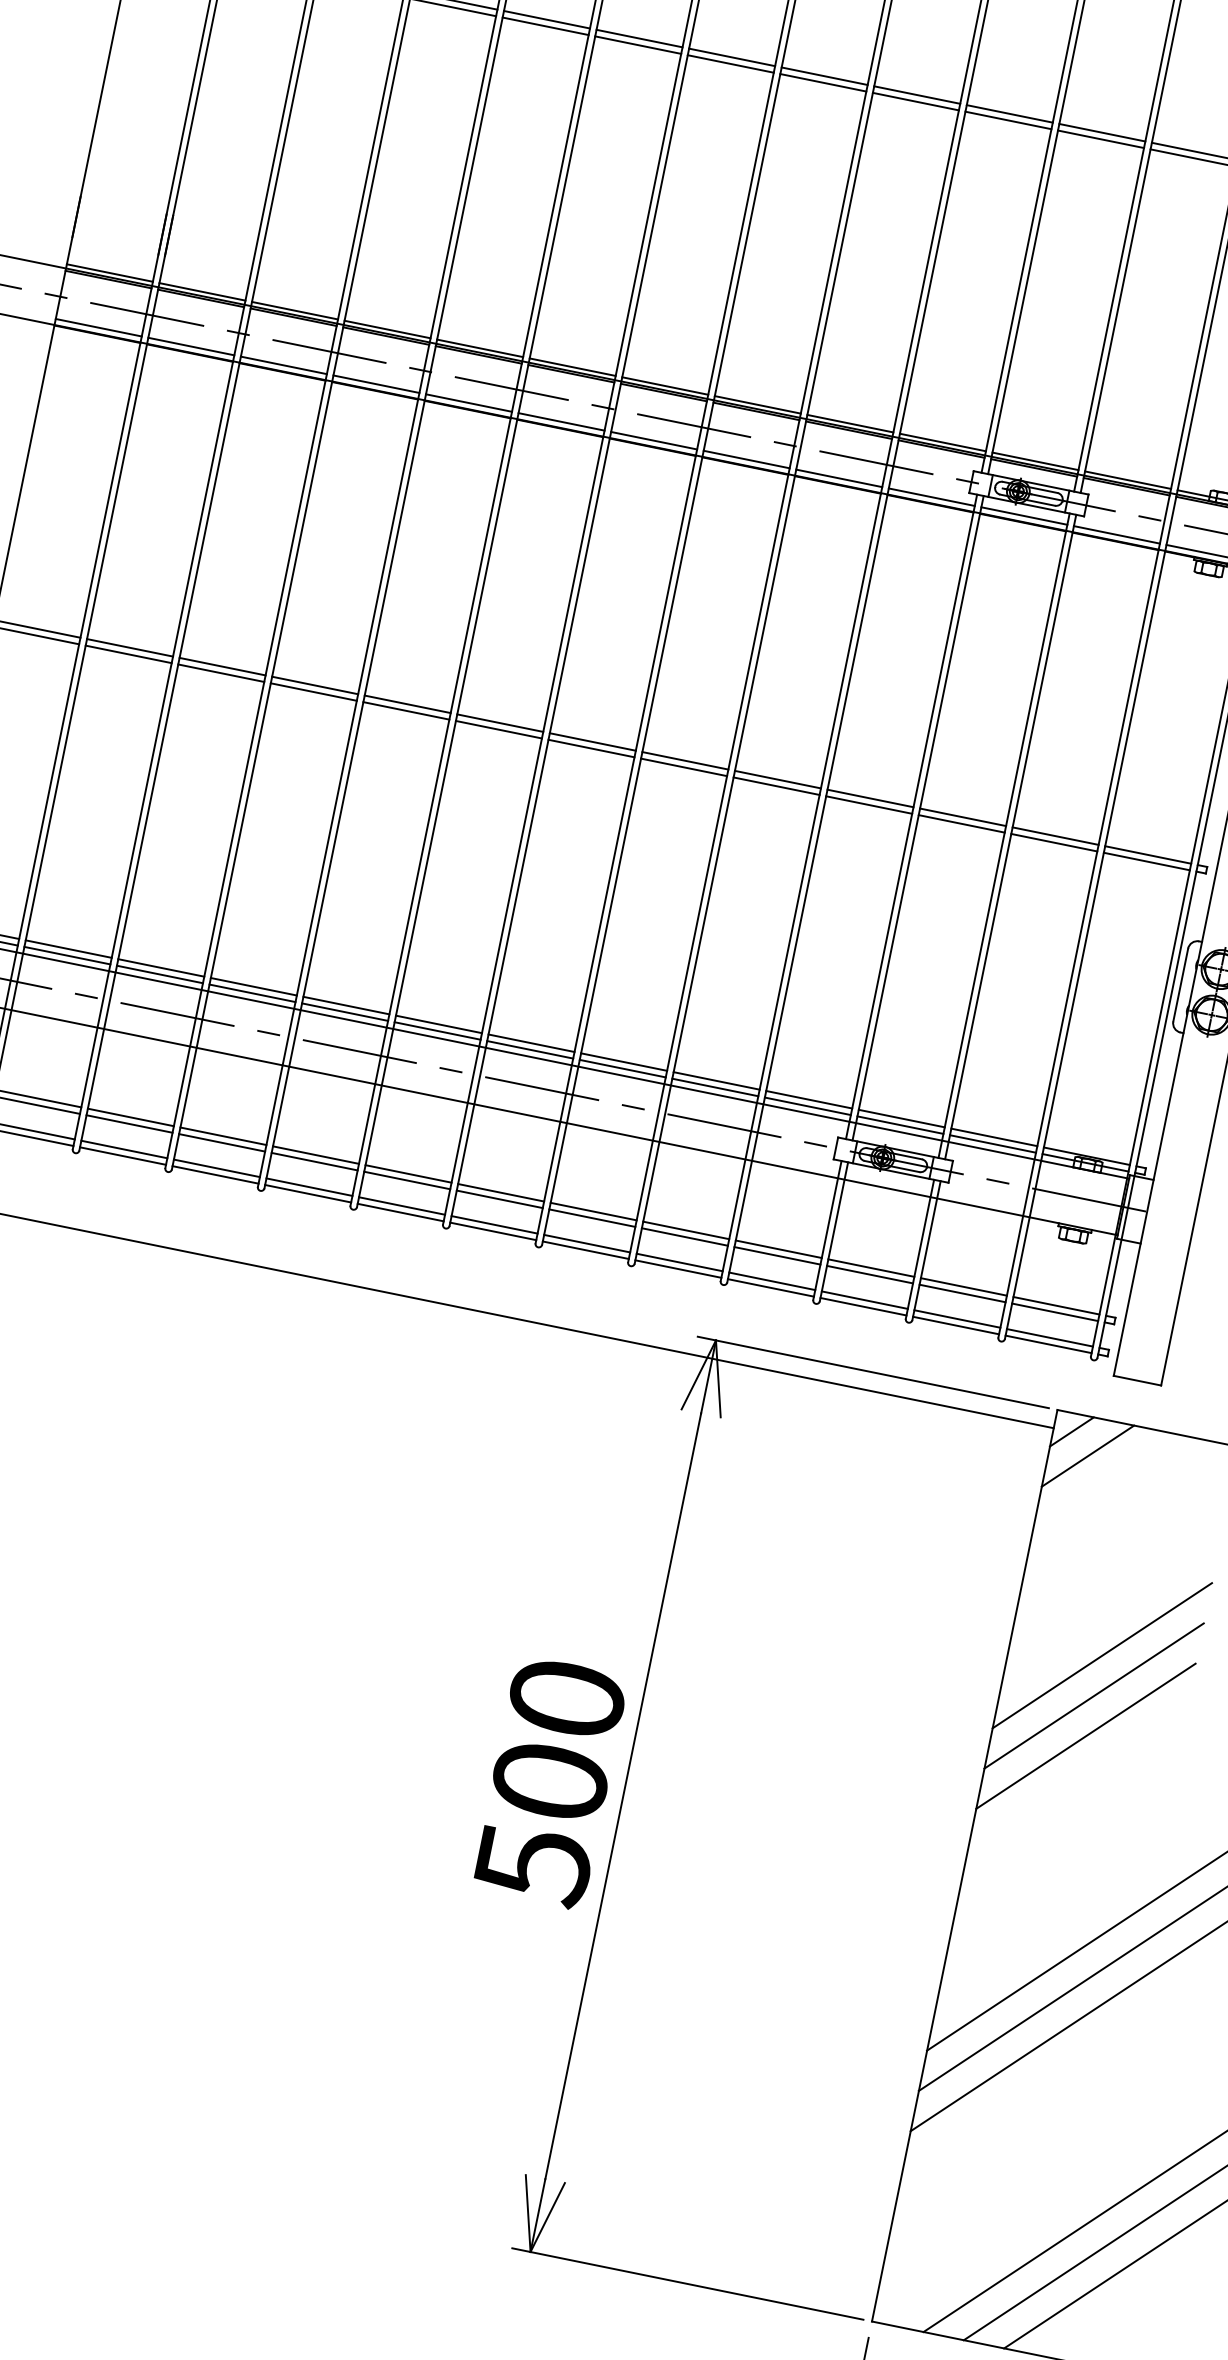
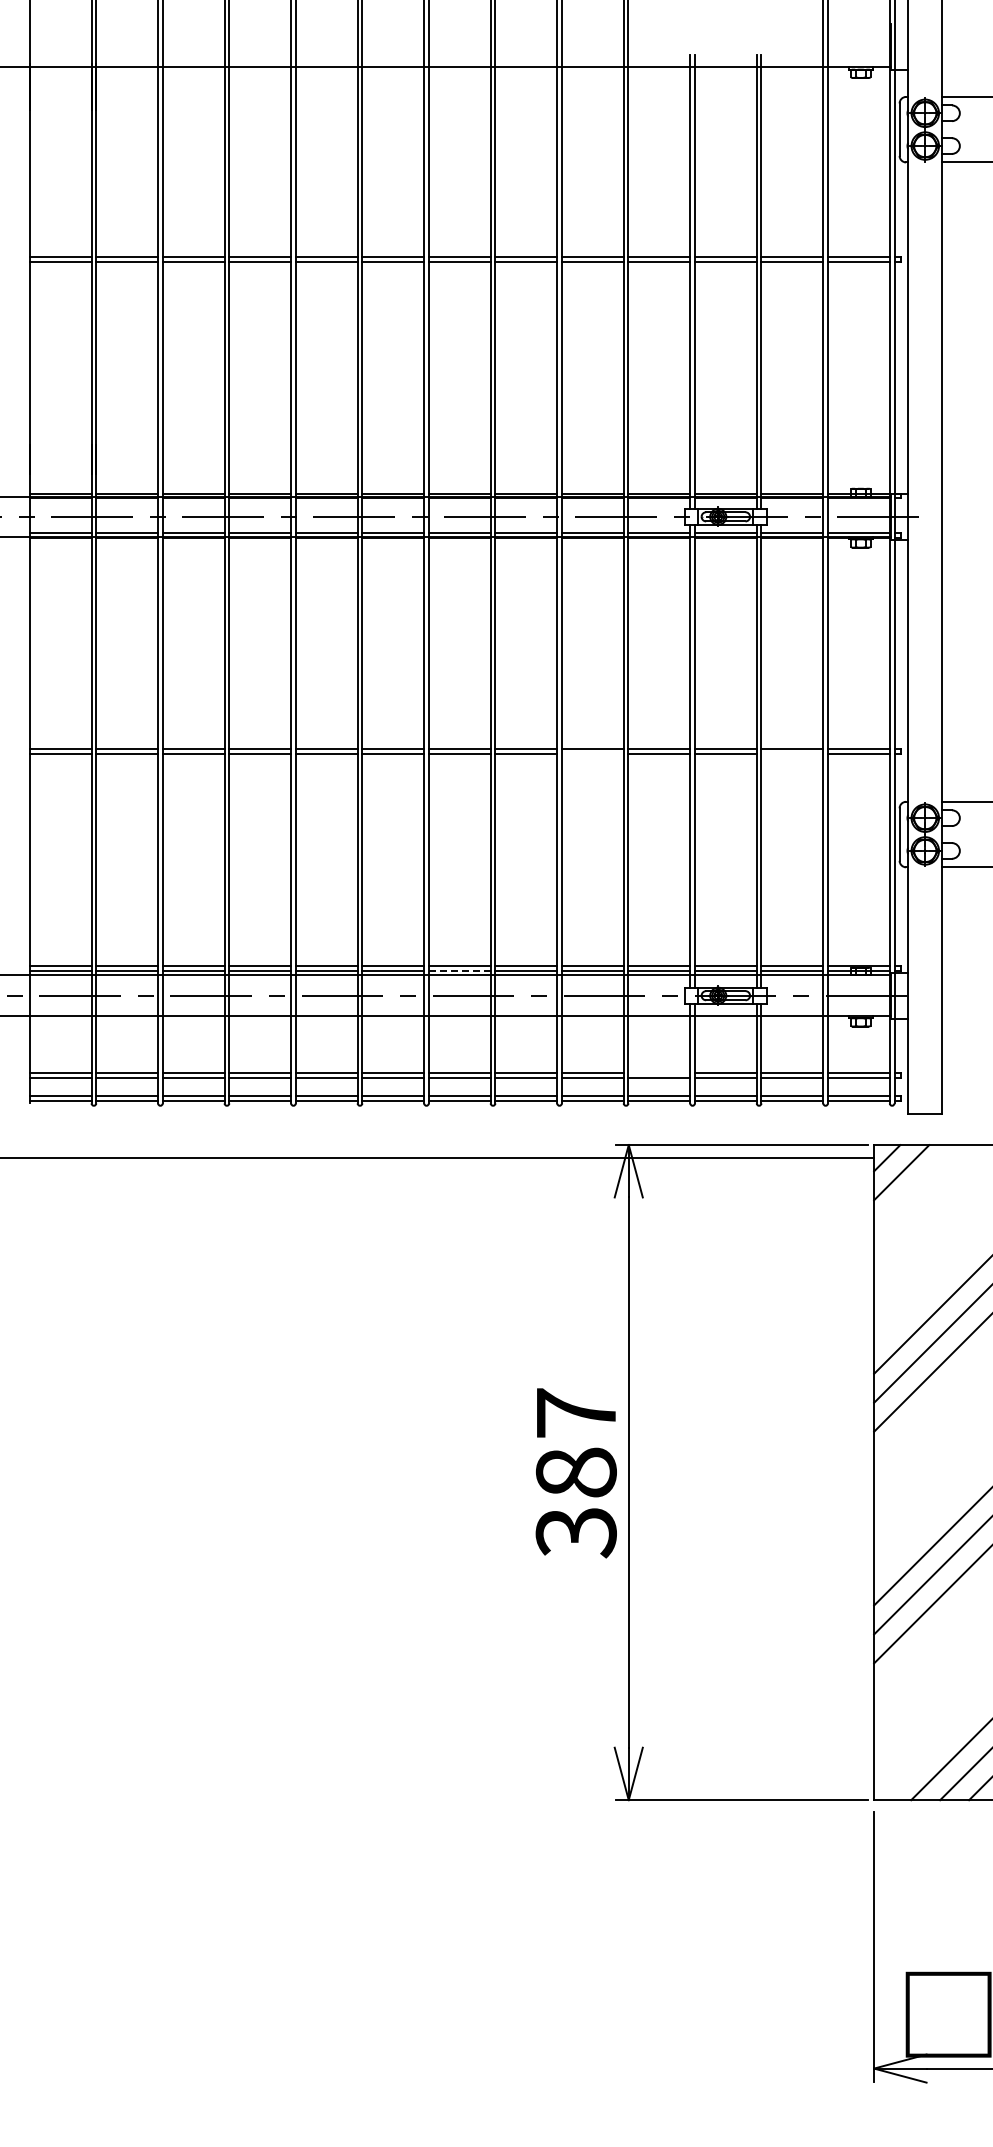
line: (776, 786) -> (592, 754), removed
line: (1054, 843) -> (792, 754), removed
line: (529, 1049) -> (459, 970), solid -> dashed
line: (779, 1249) -> (659, 1073), removed
text: (548, 1782) -> (575, 1473), 500 -> 387

